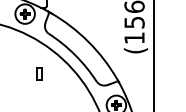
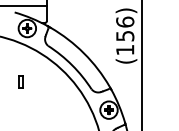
part: (38, 73) -> (20, 81), moved

